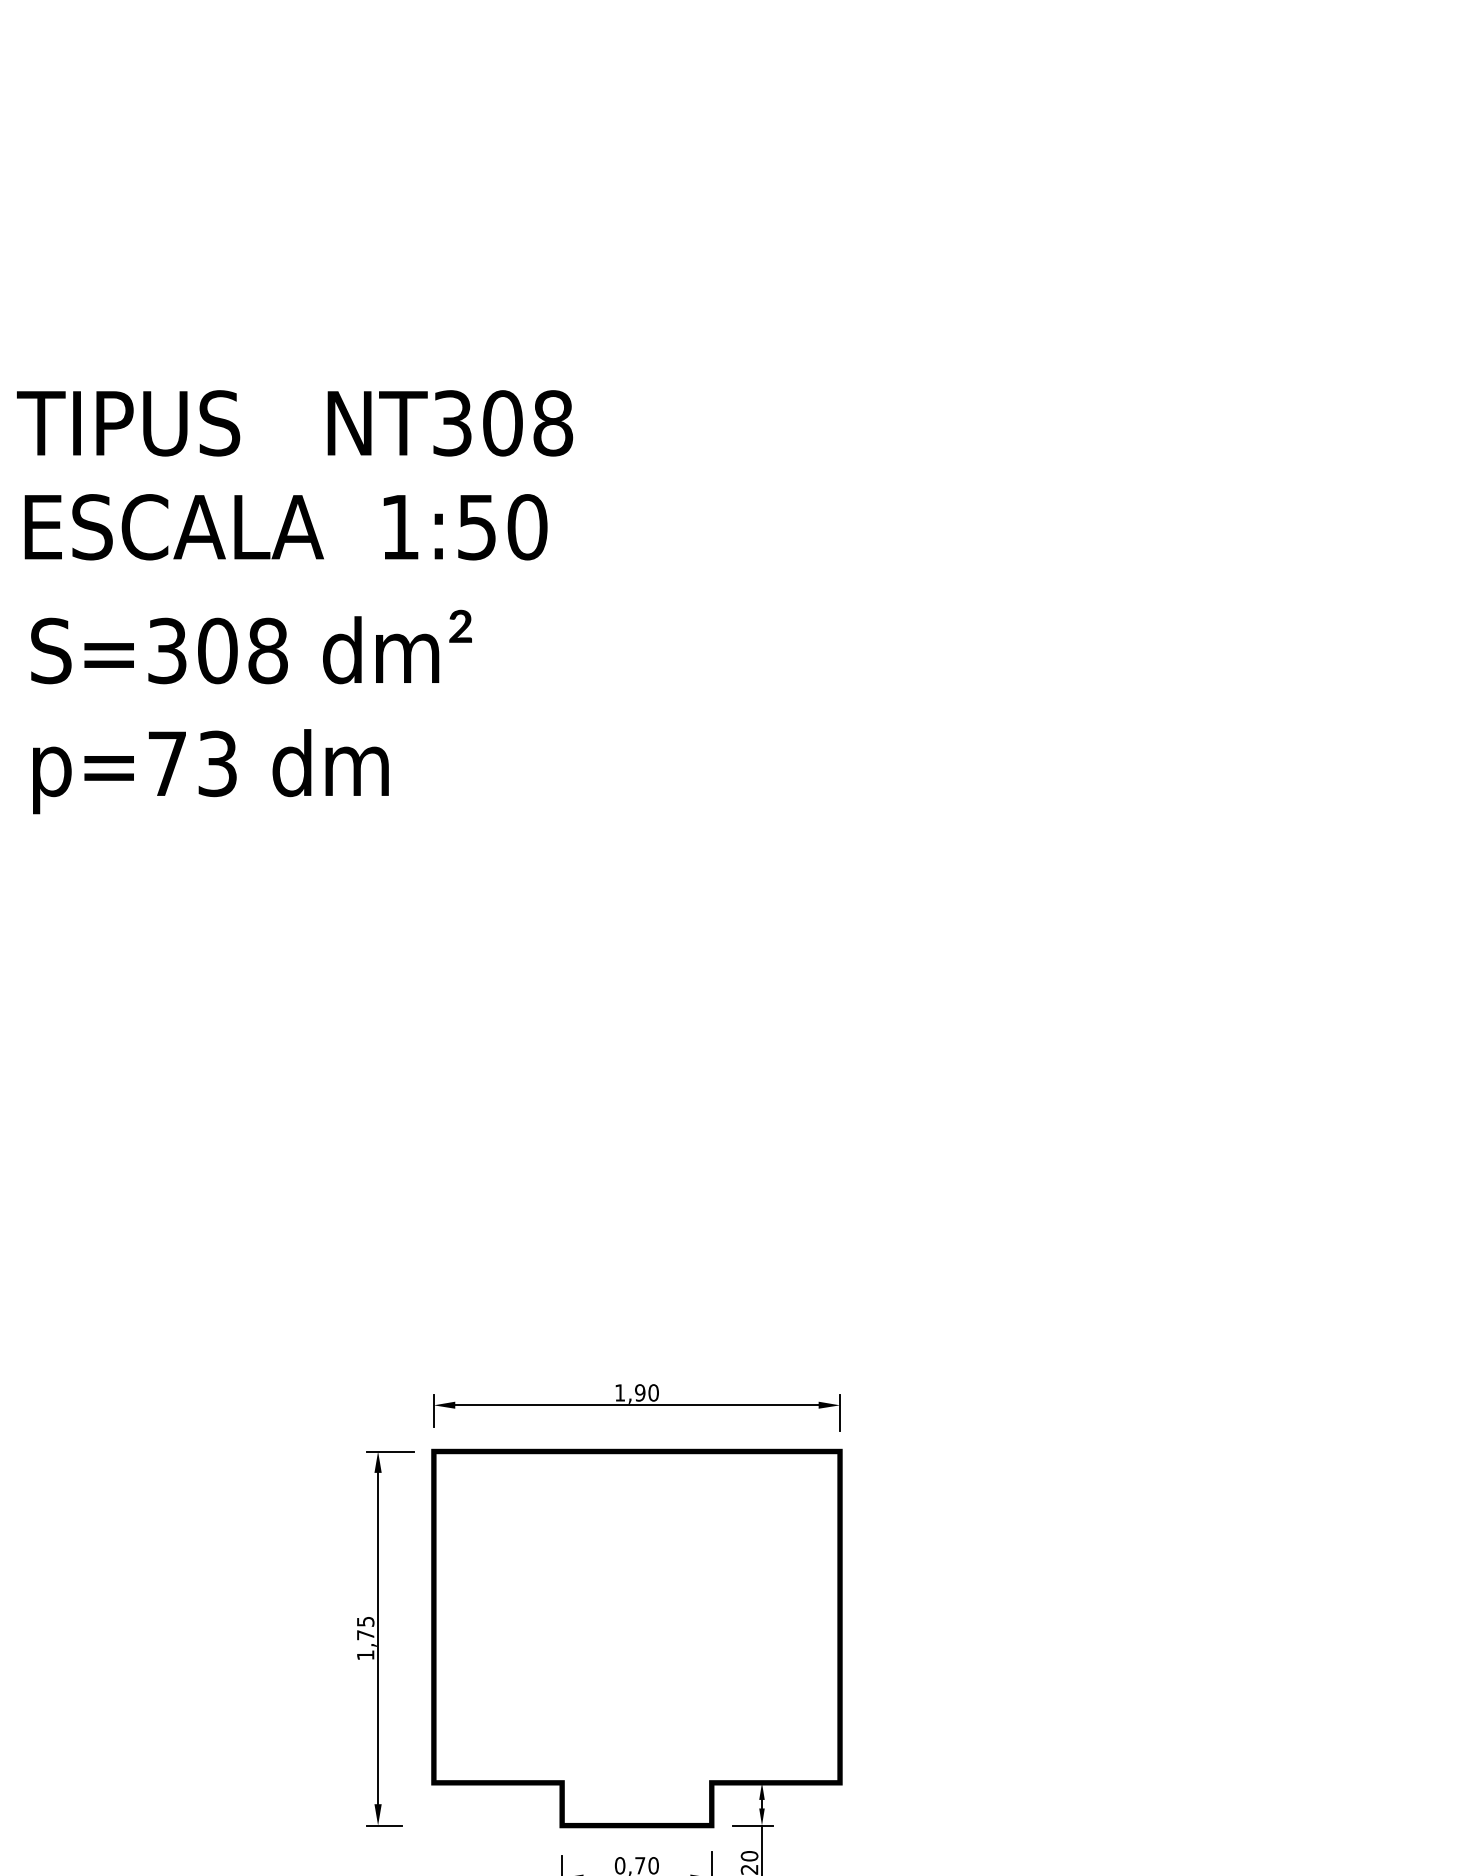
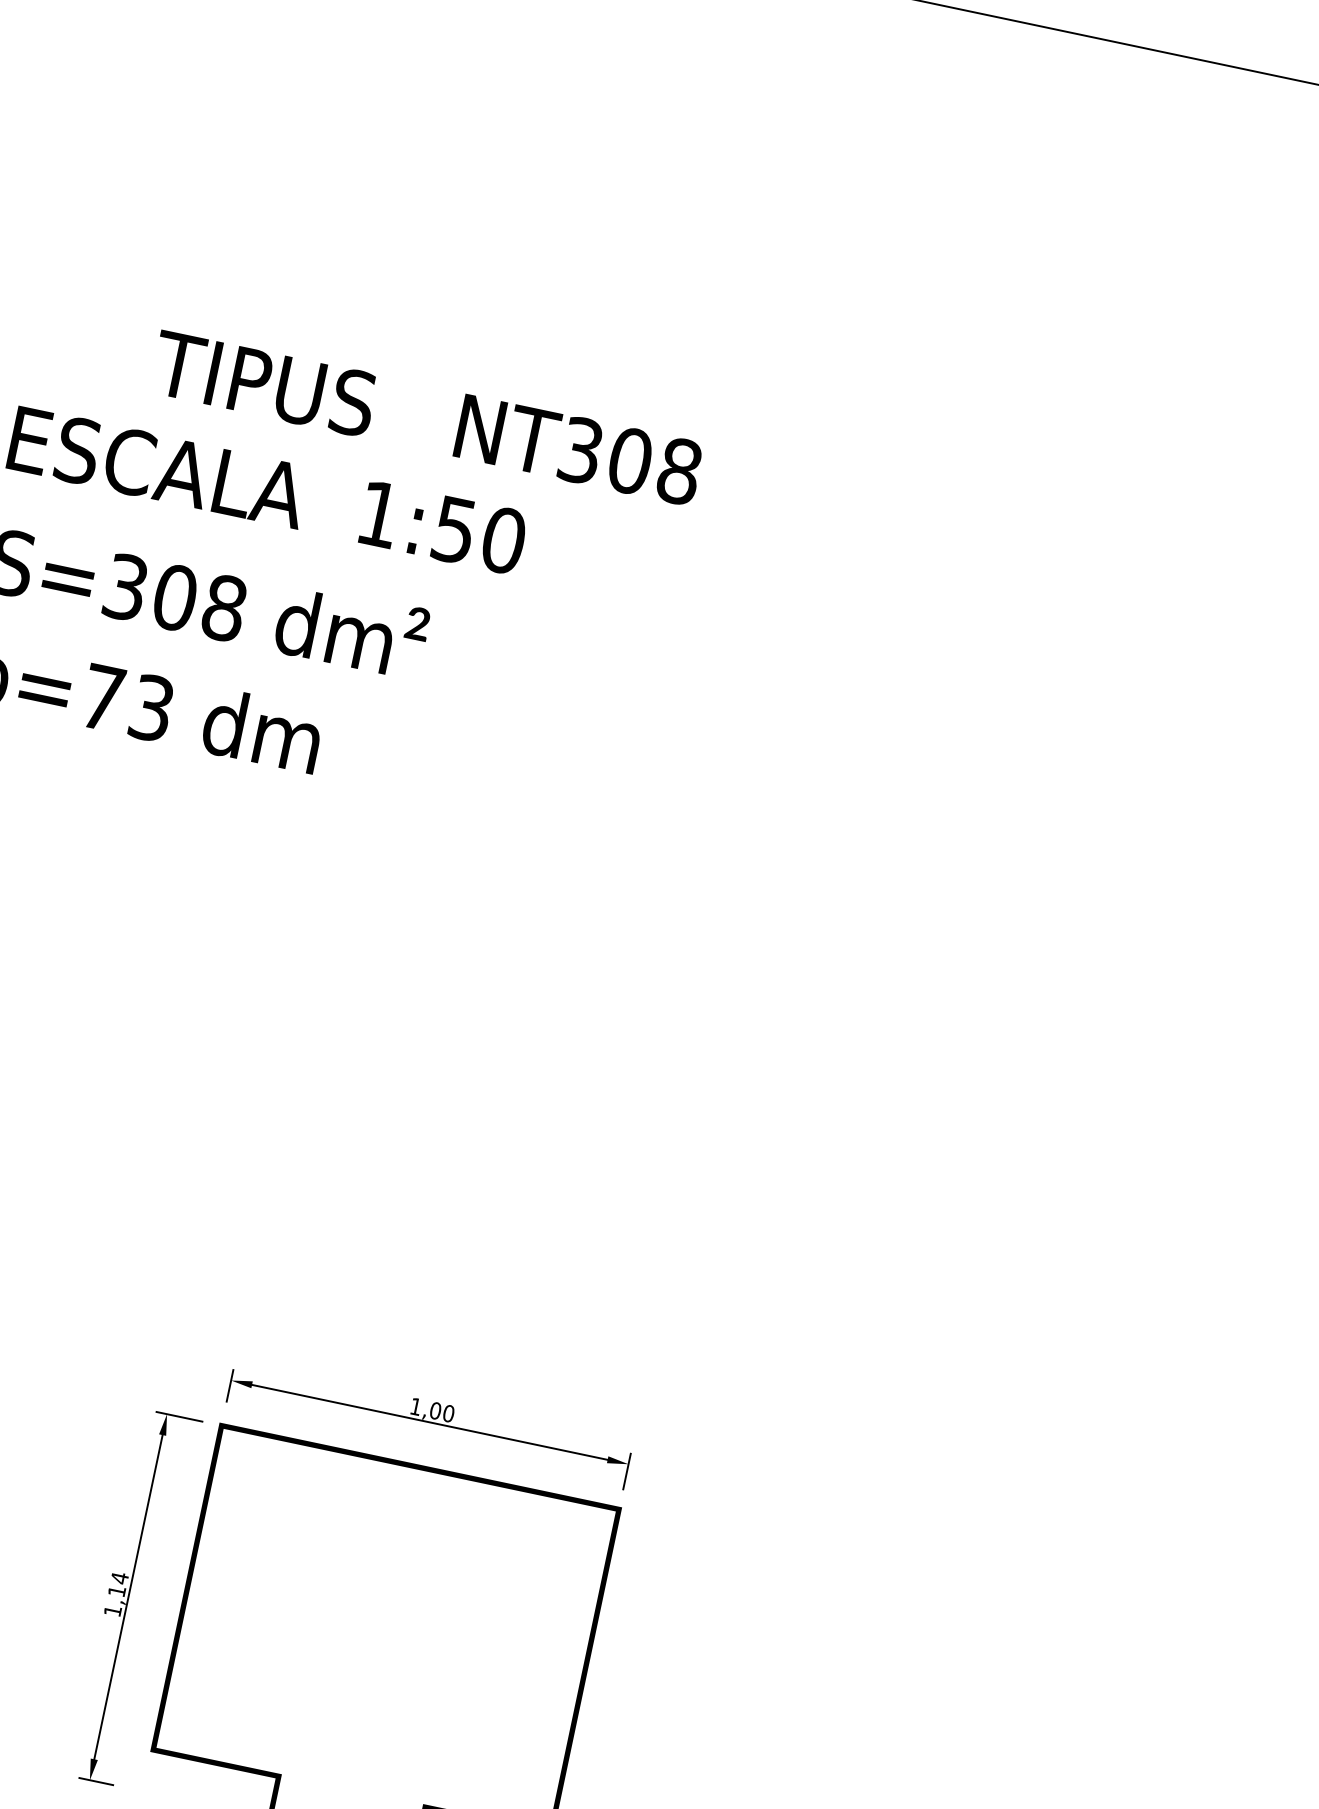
text: (295, 423) -> (427, 418), moved
text: (640, 1392) -> (435, 1410), 1,90 -> 1,00
text: (365, 1628) -> (118, 1584), 1,75 -> 1,14

